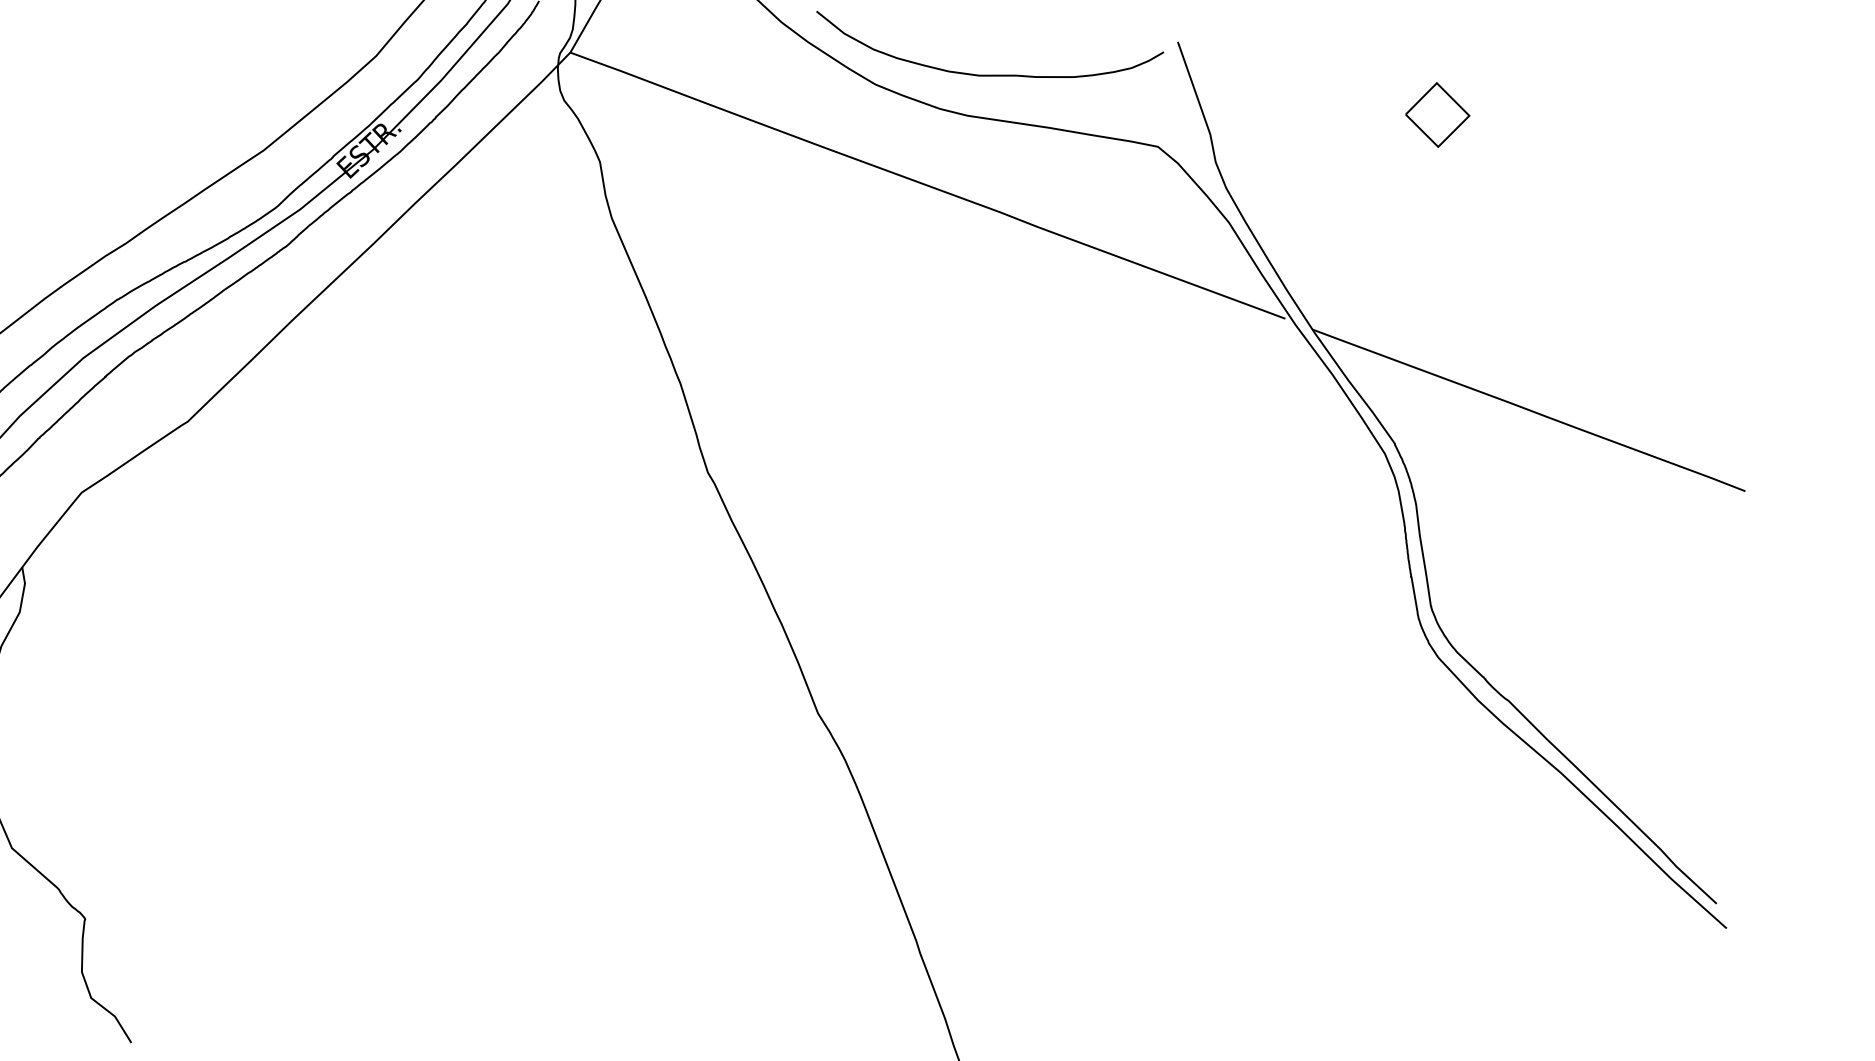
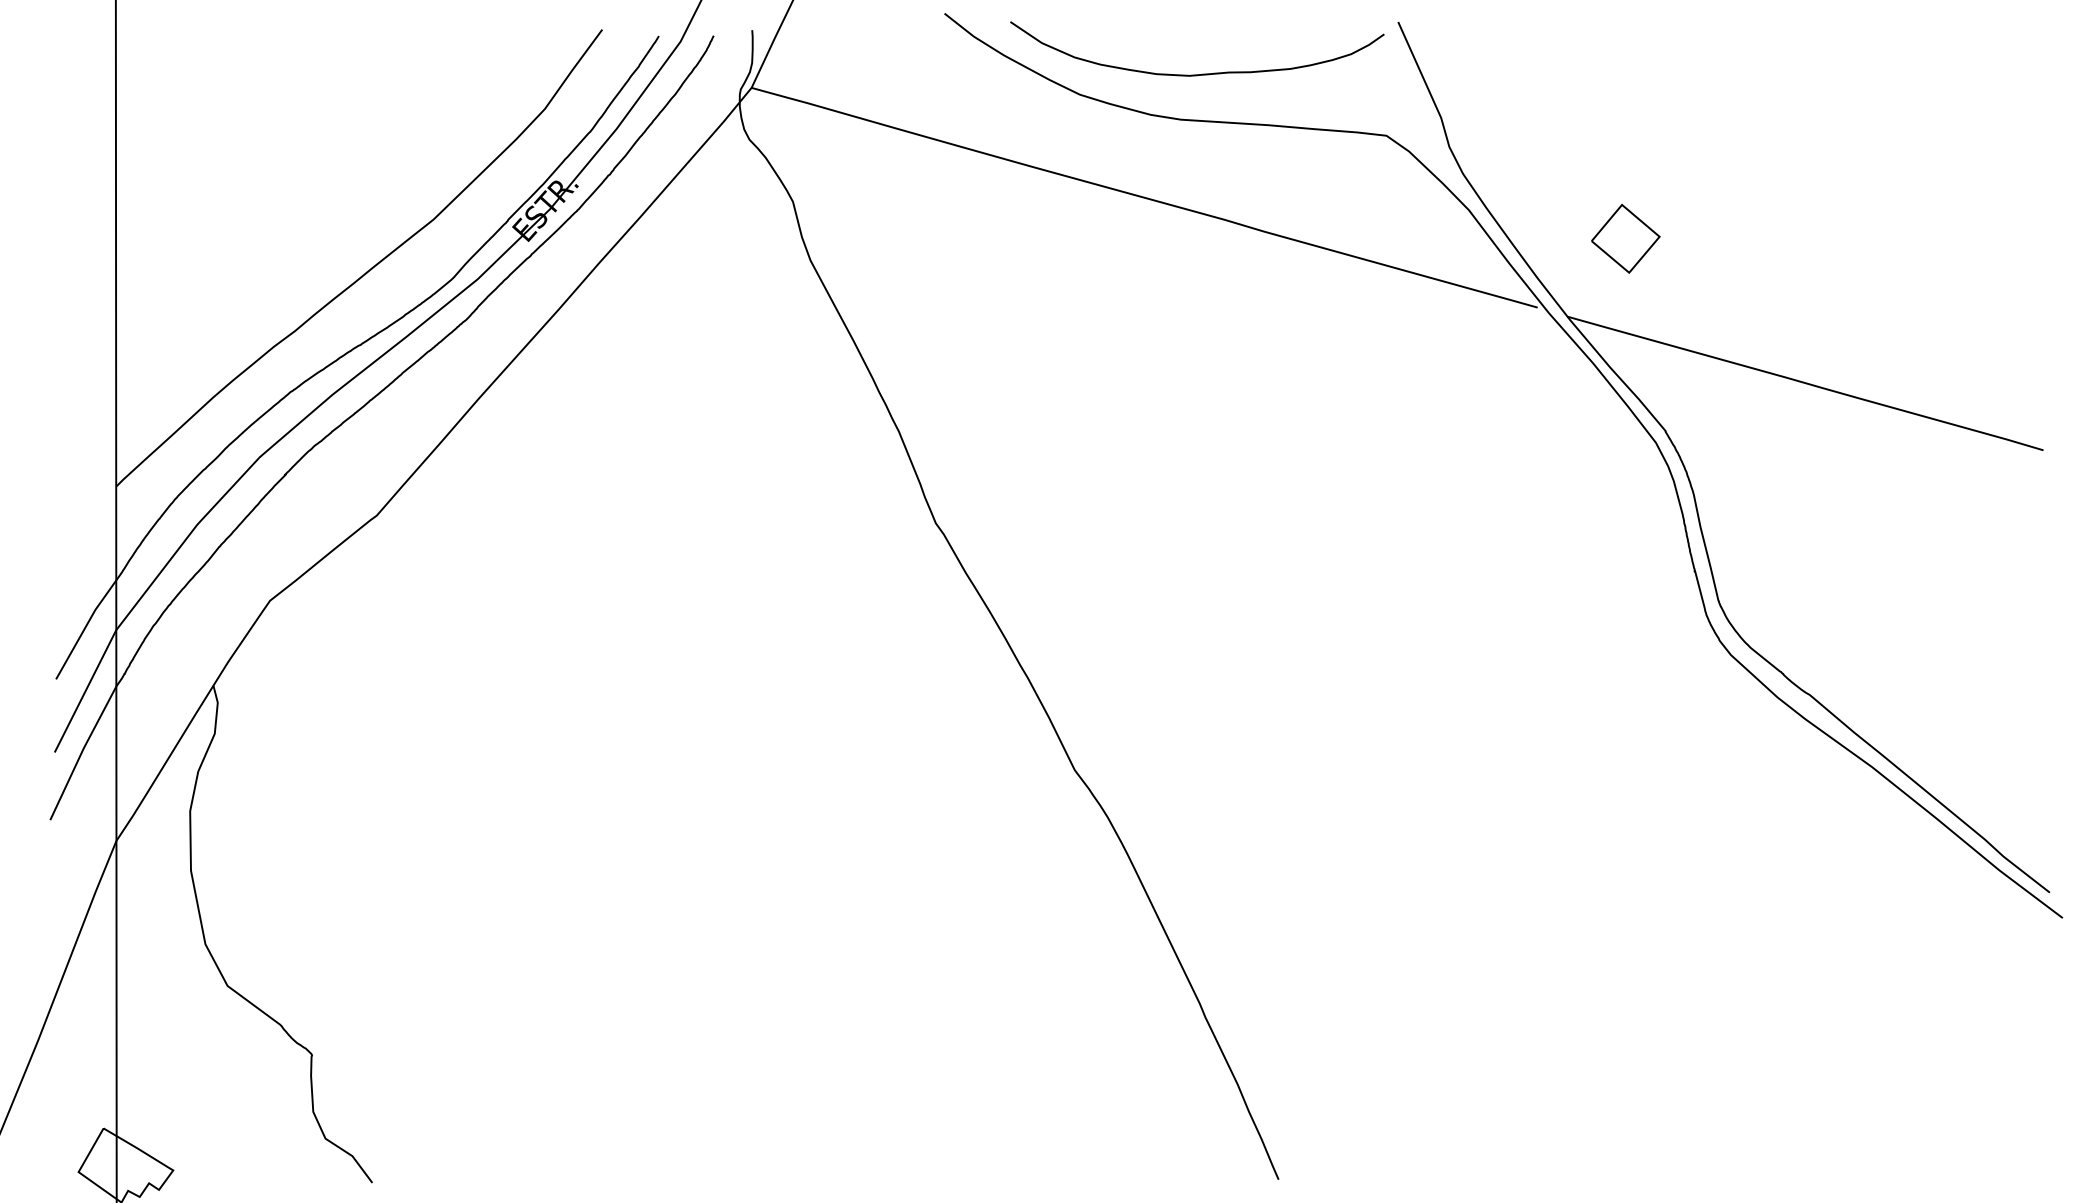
part: (1437, 114) -> (1625, 238), moved

